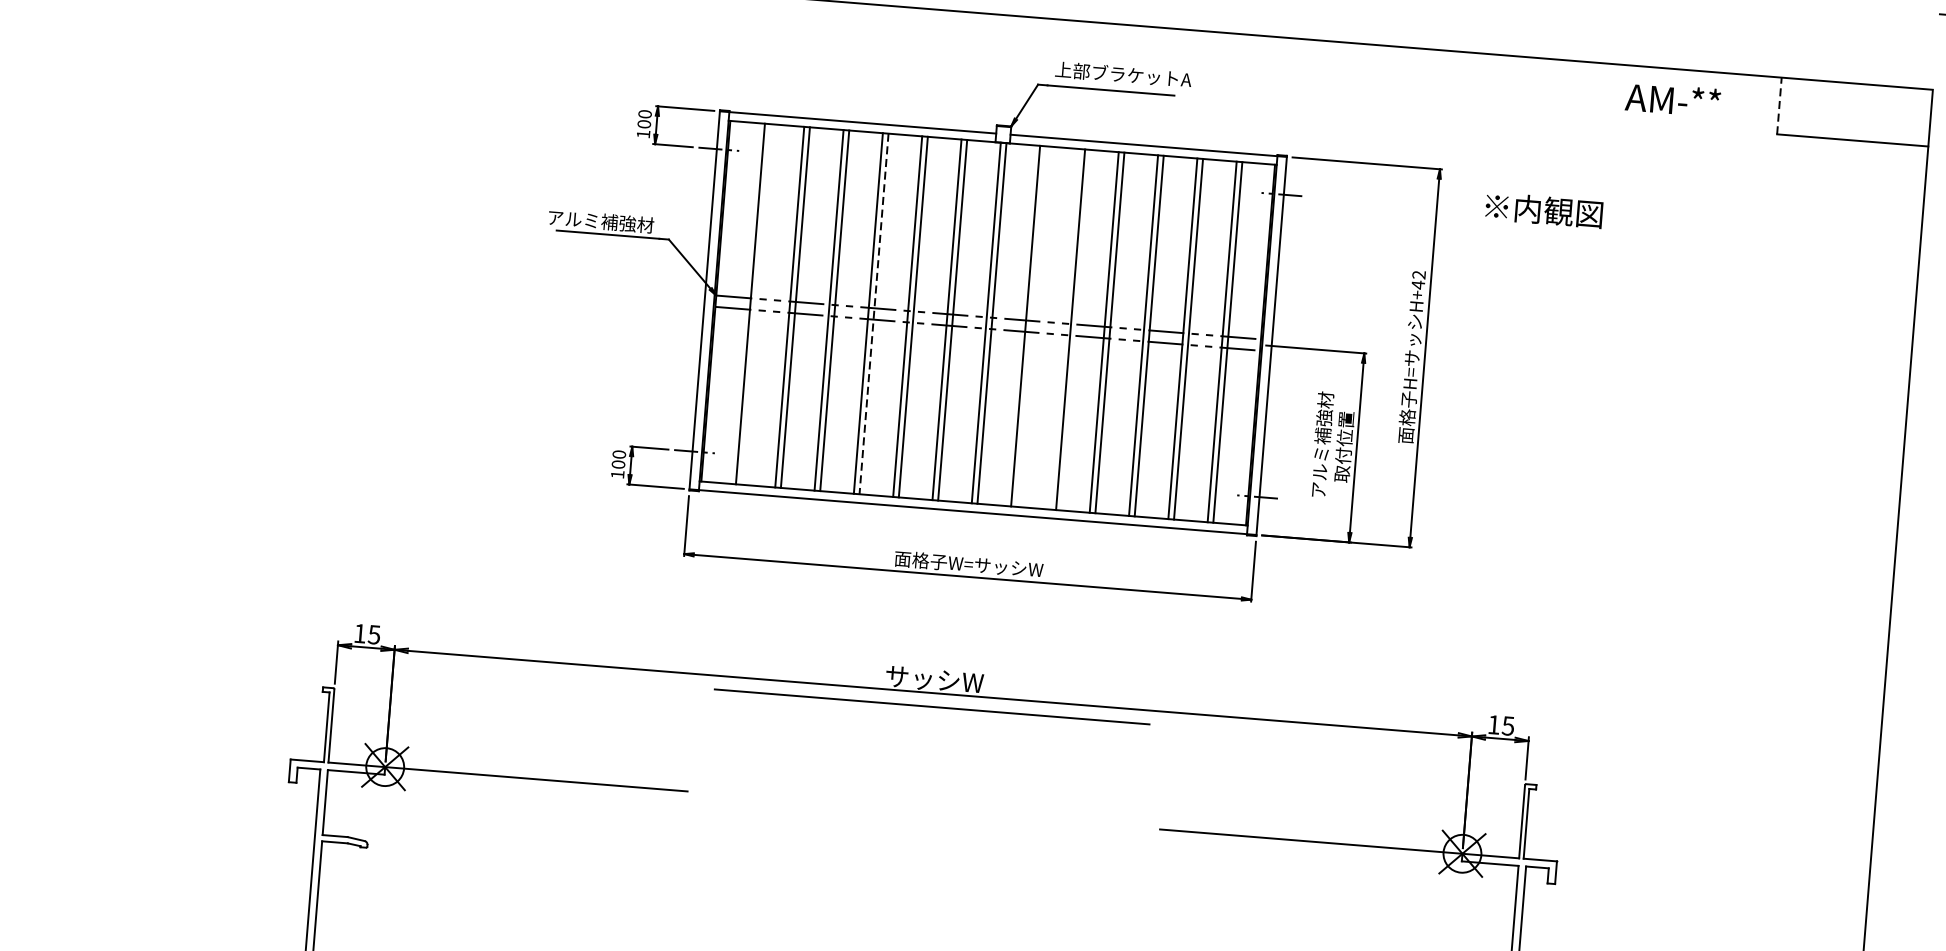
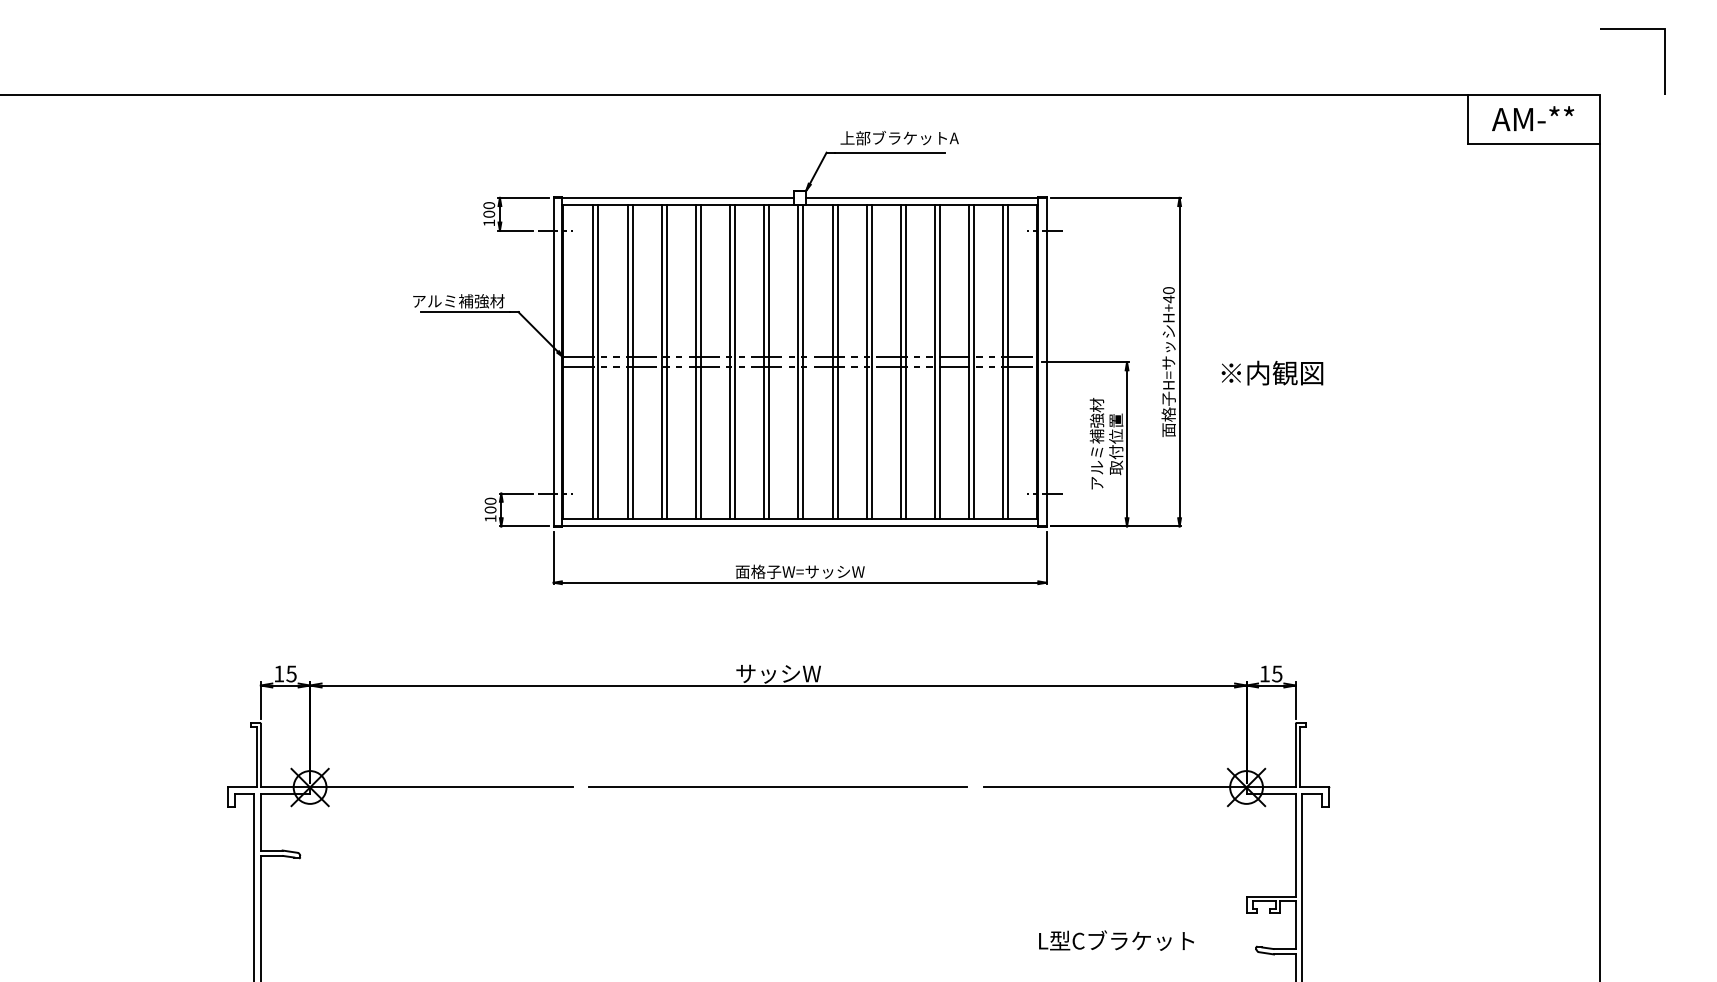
text: (1673, 99) -> (1533, 118), moved
line: (1779, 105) -> (1468, 119), dashed -> solid
text: (1544, 209) -> (1272, 372), moved
text: (1418, 274) -> (1168, 290), H+42 -> H+40
line: (756, 303) -> (598, 361), added
line: (873, 314) -> (700, 362), dashed -> solid
line: (1031, 325) -> (837, 361), added
line: (1064, 328) -> (866, 361), added
line: (931, 705) -> (777, 786), moved

